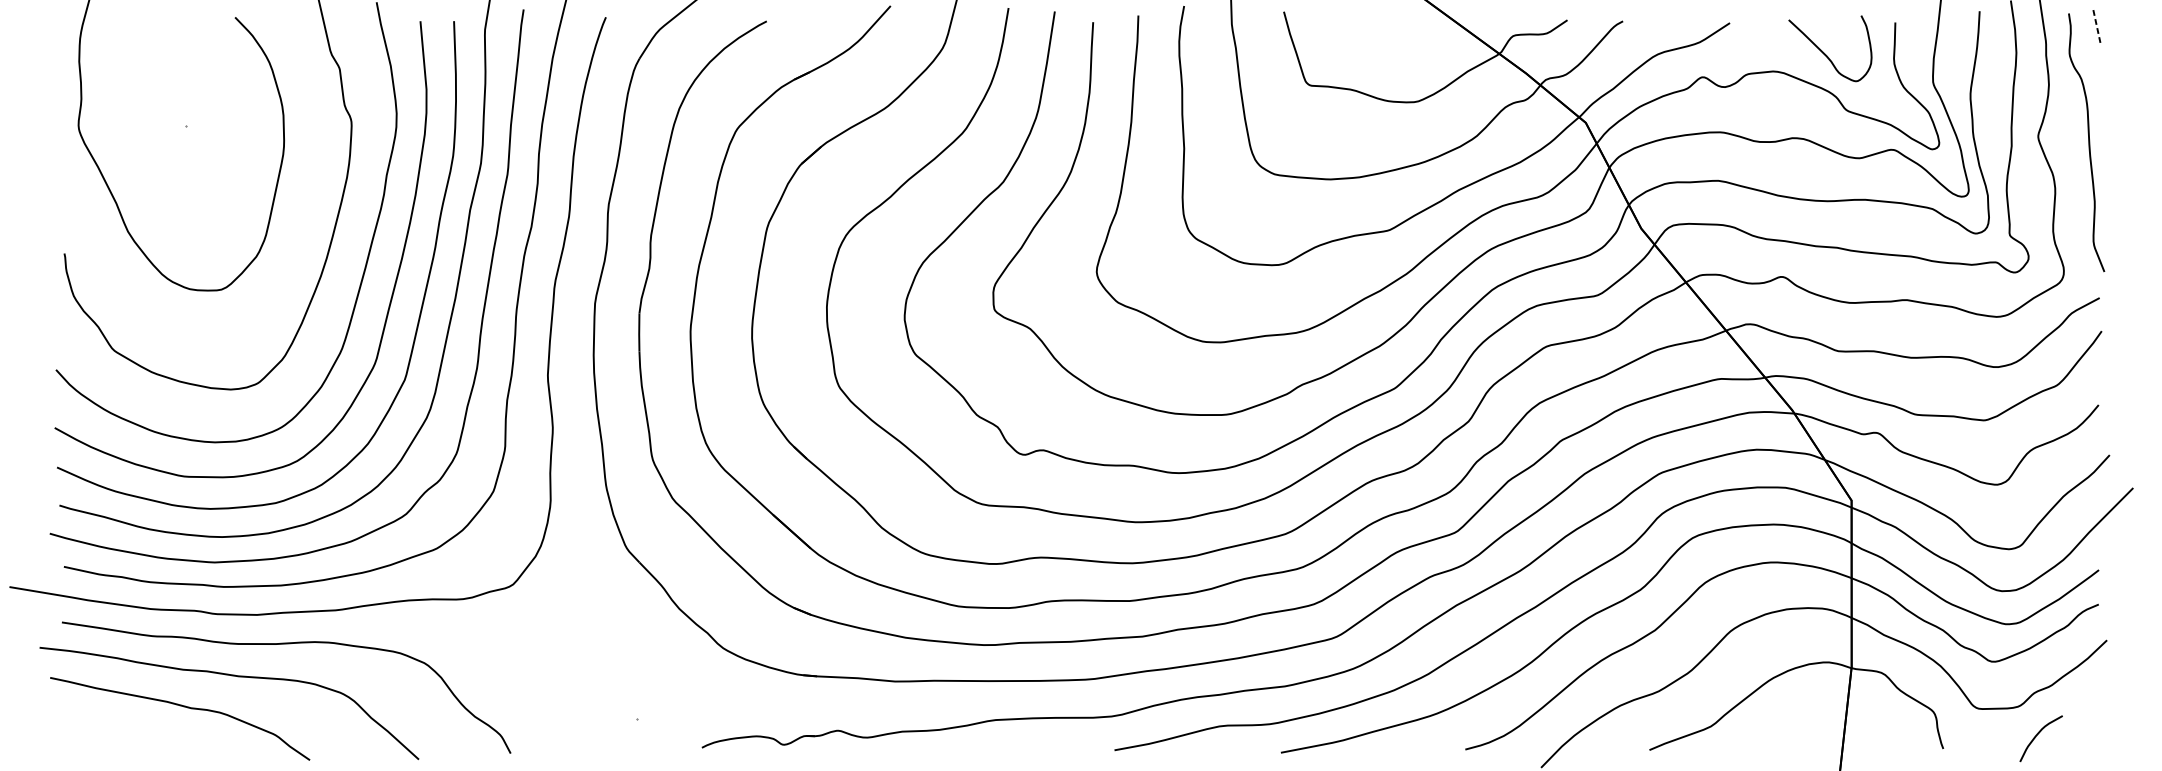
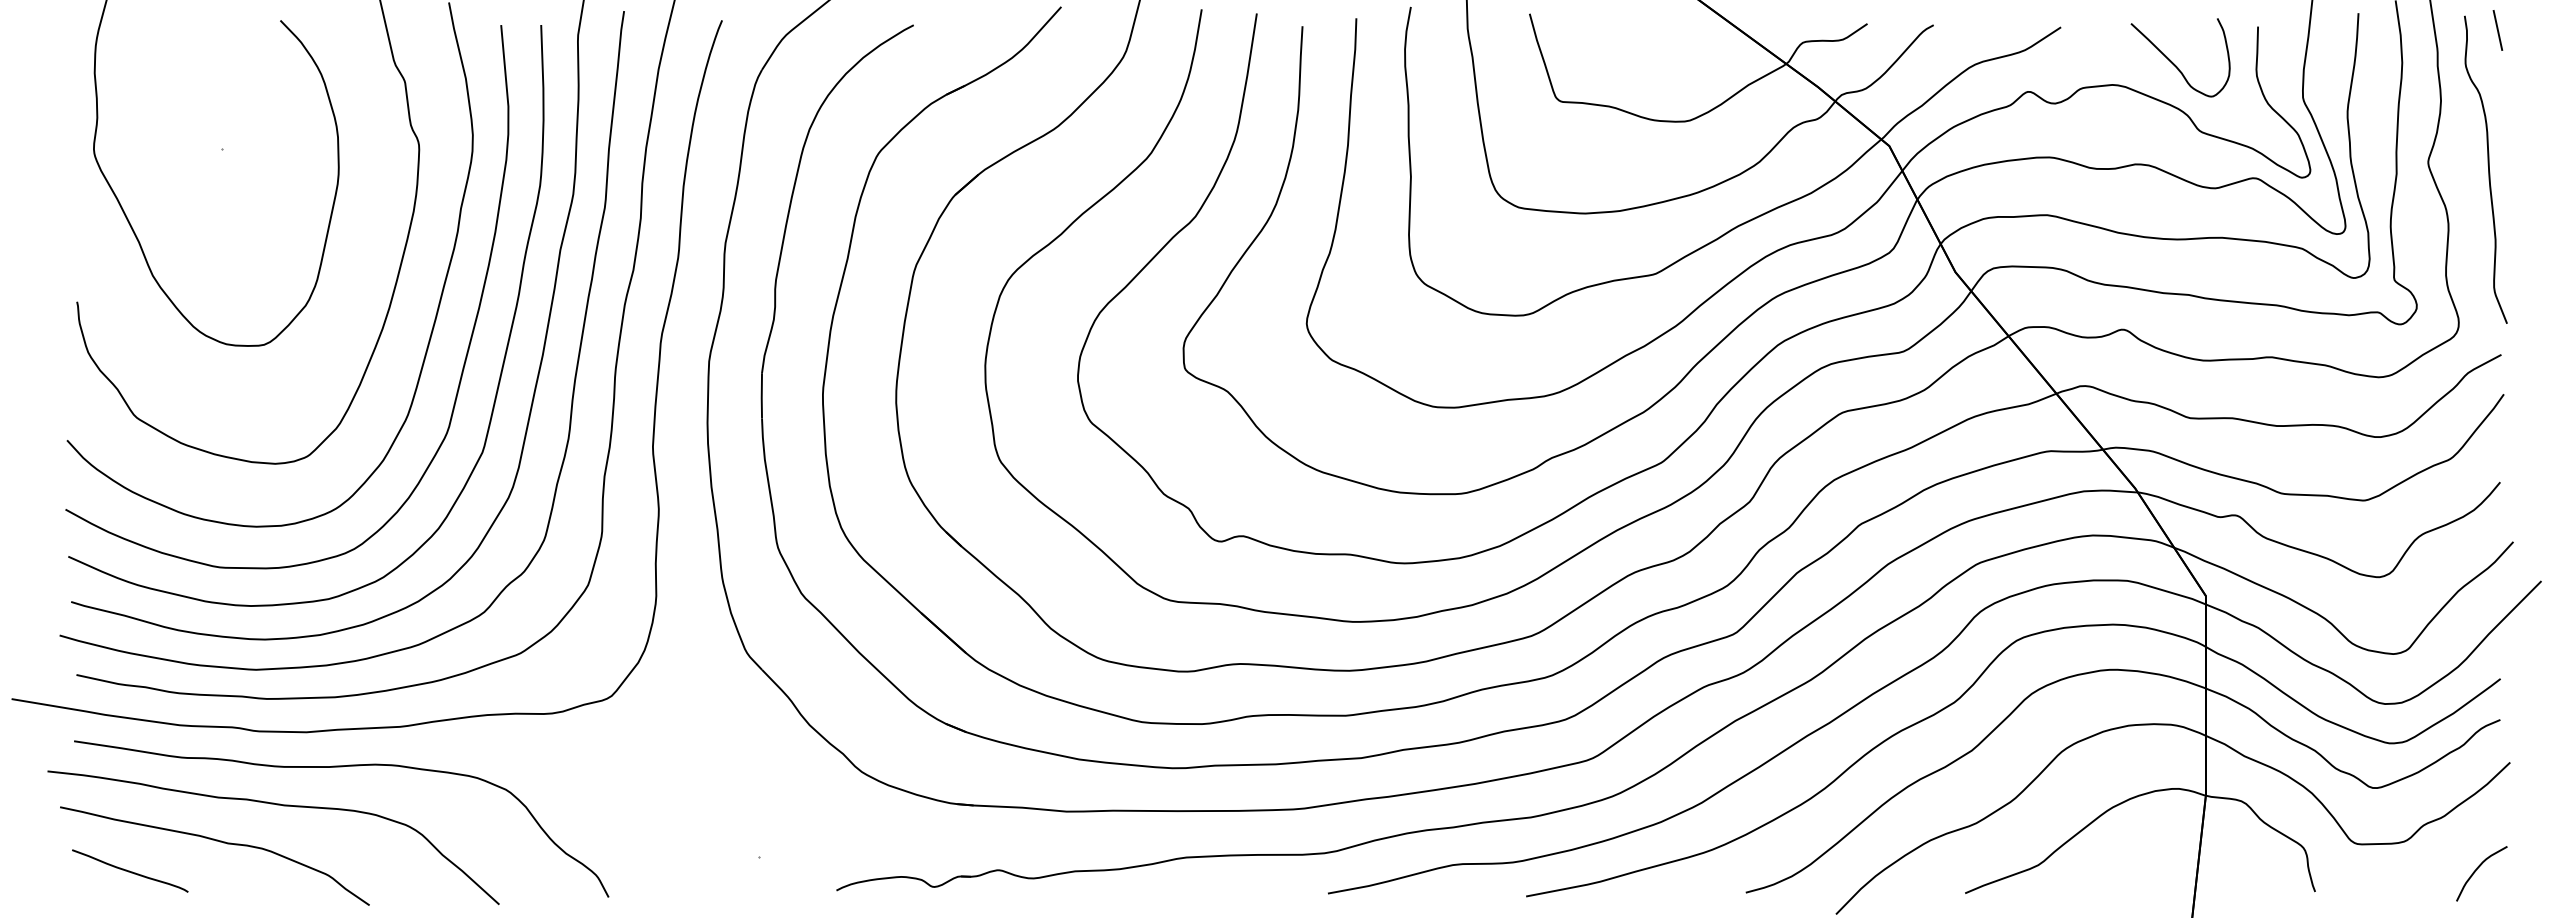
line: (2096, 25) -> (2497, 30), dashed -> solid
curve: (108, 730) -> (129, 870), added
curve: (2036, 736) -> (2476, 871), moved

